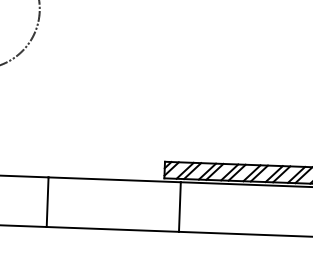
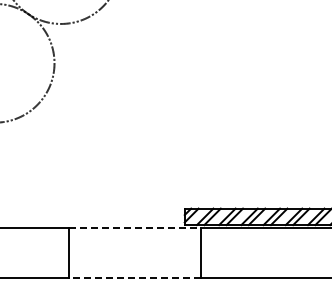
line: (114, 179) -> (135, 228), solid -> dashed
line: (113, 229) -> (135, 277), solid -> dashed

